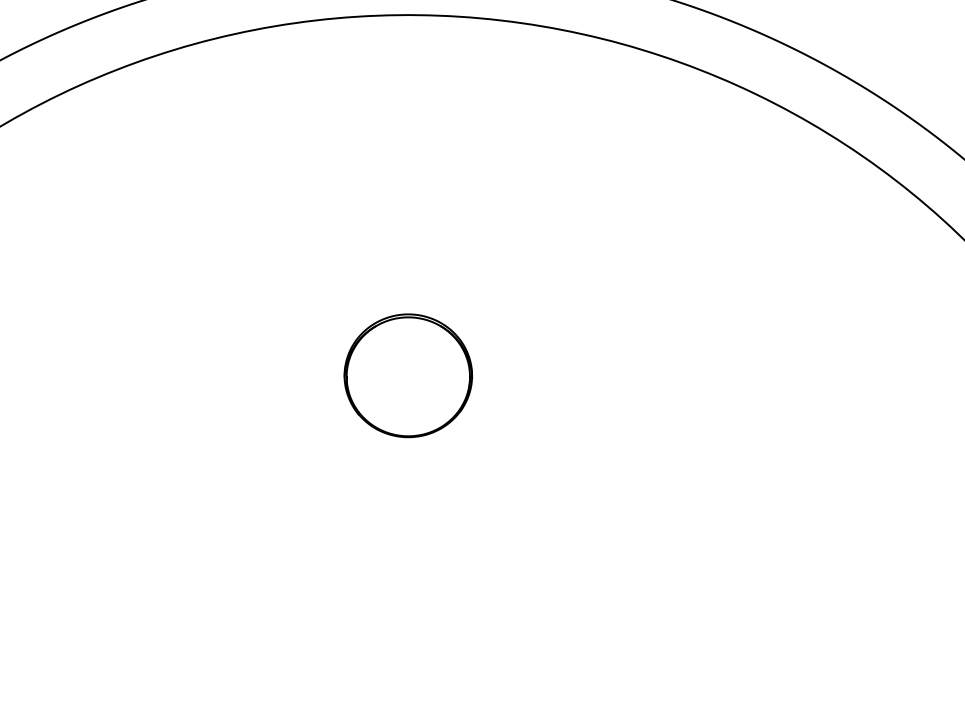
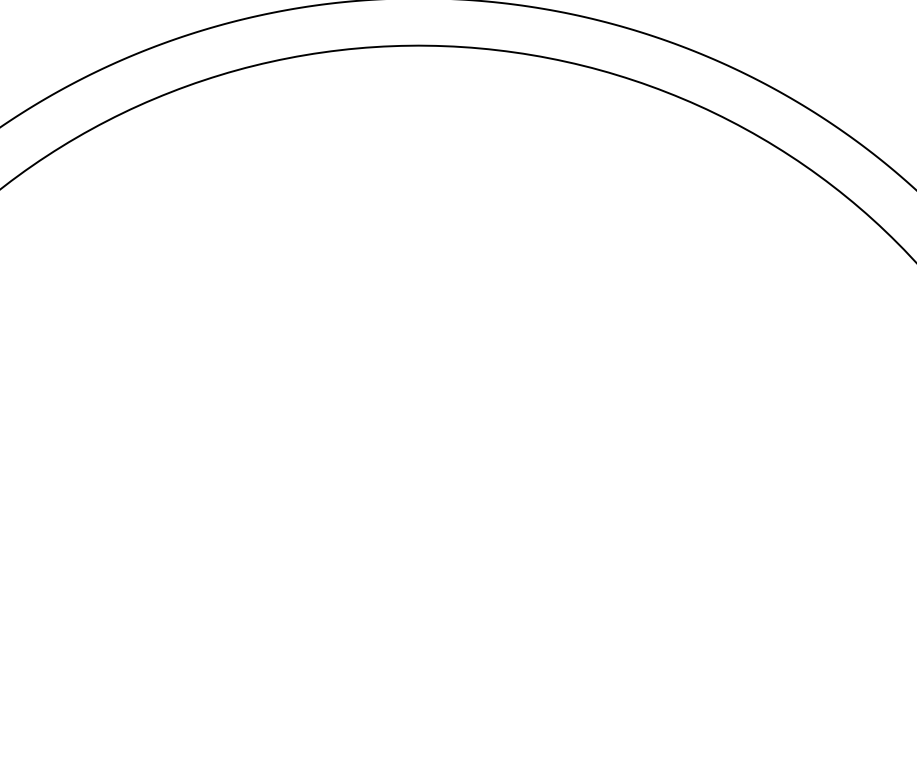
part: (408, 376) -> (418, 352), removed

